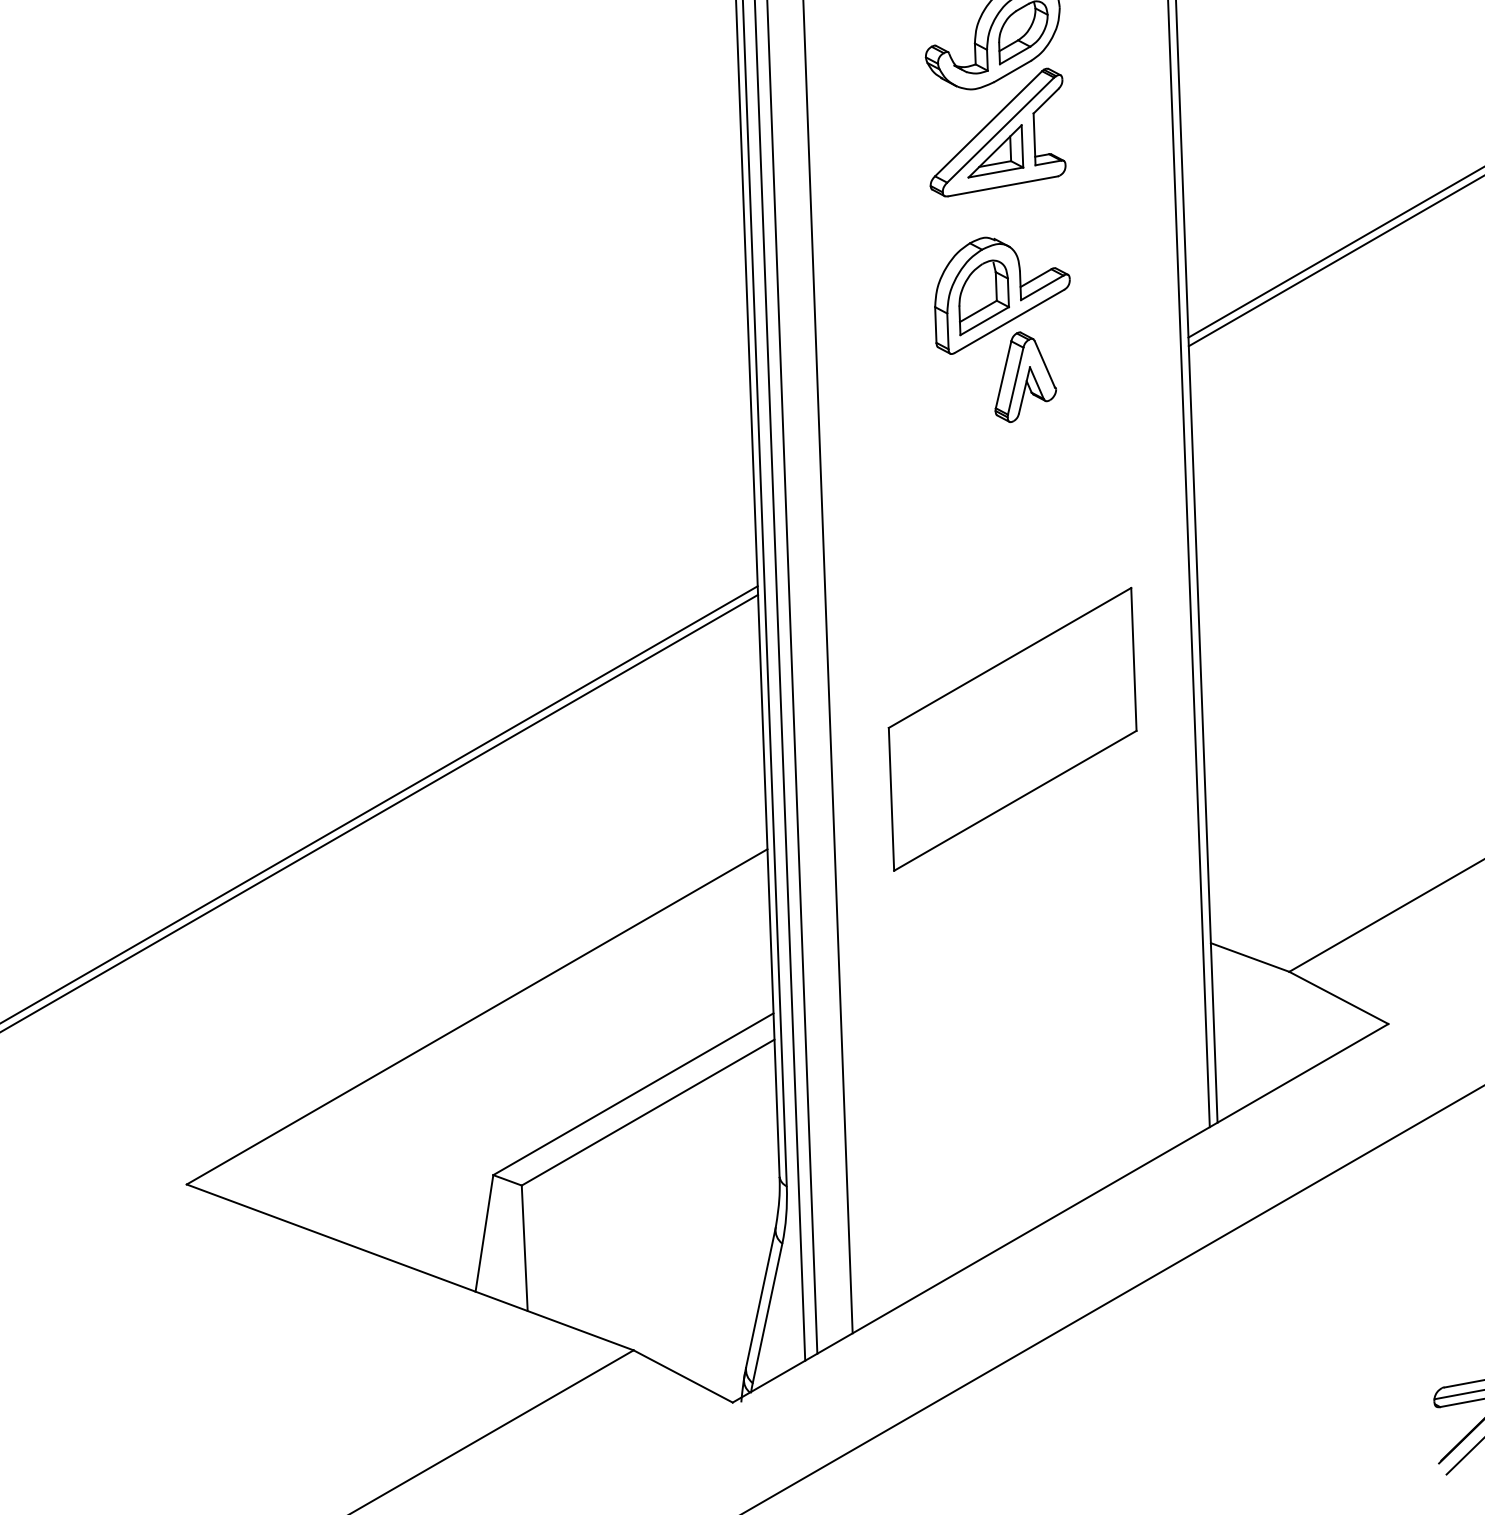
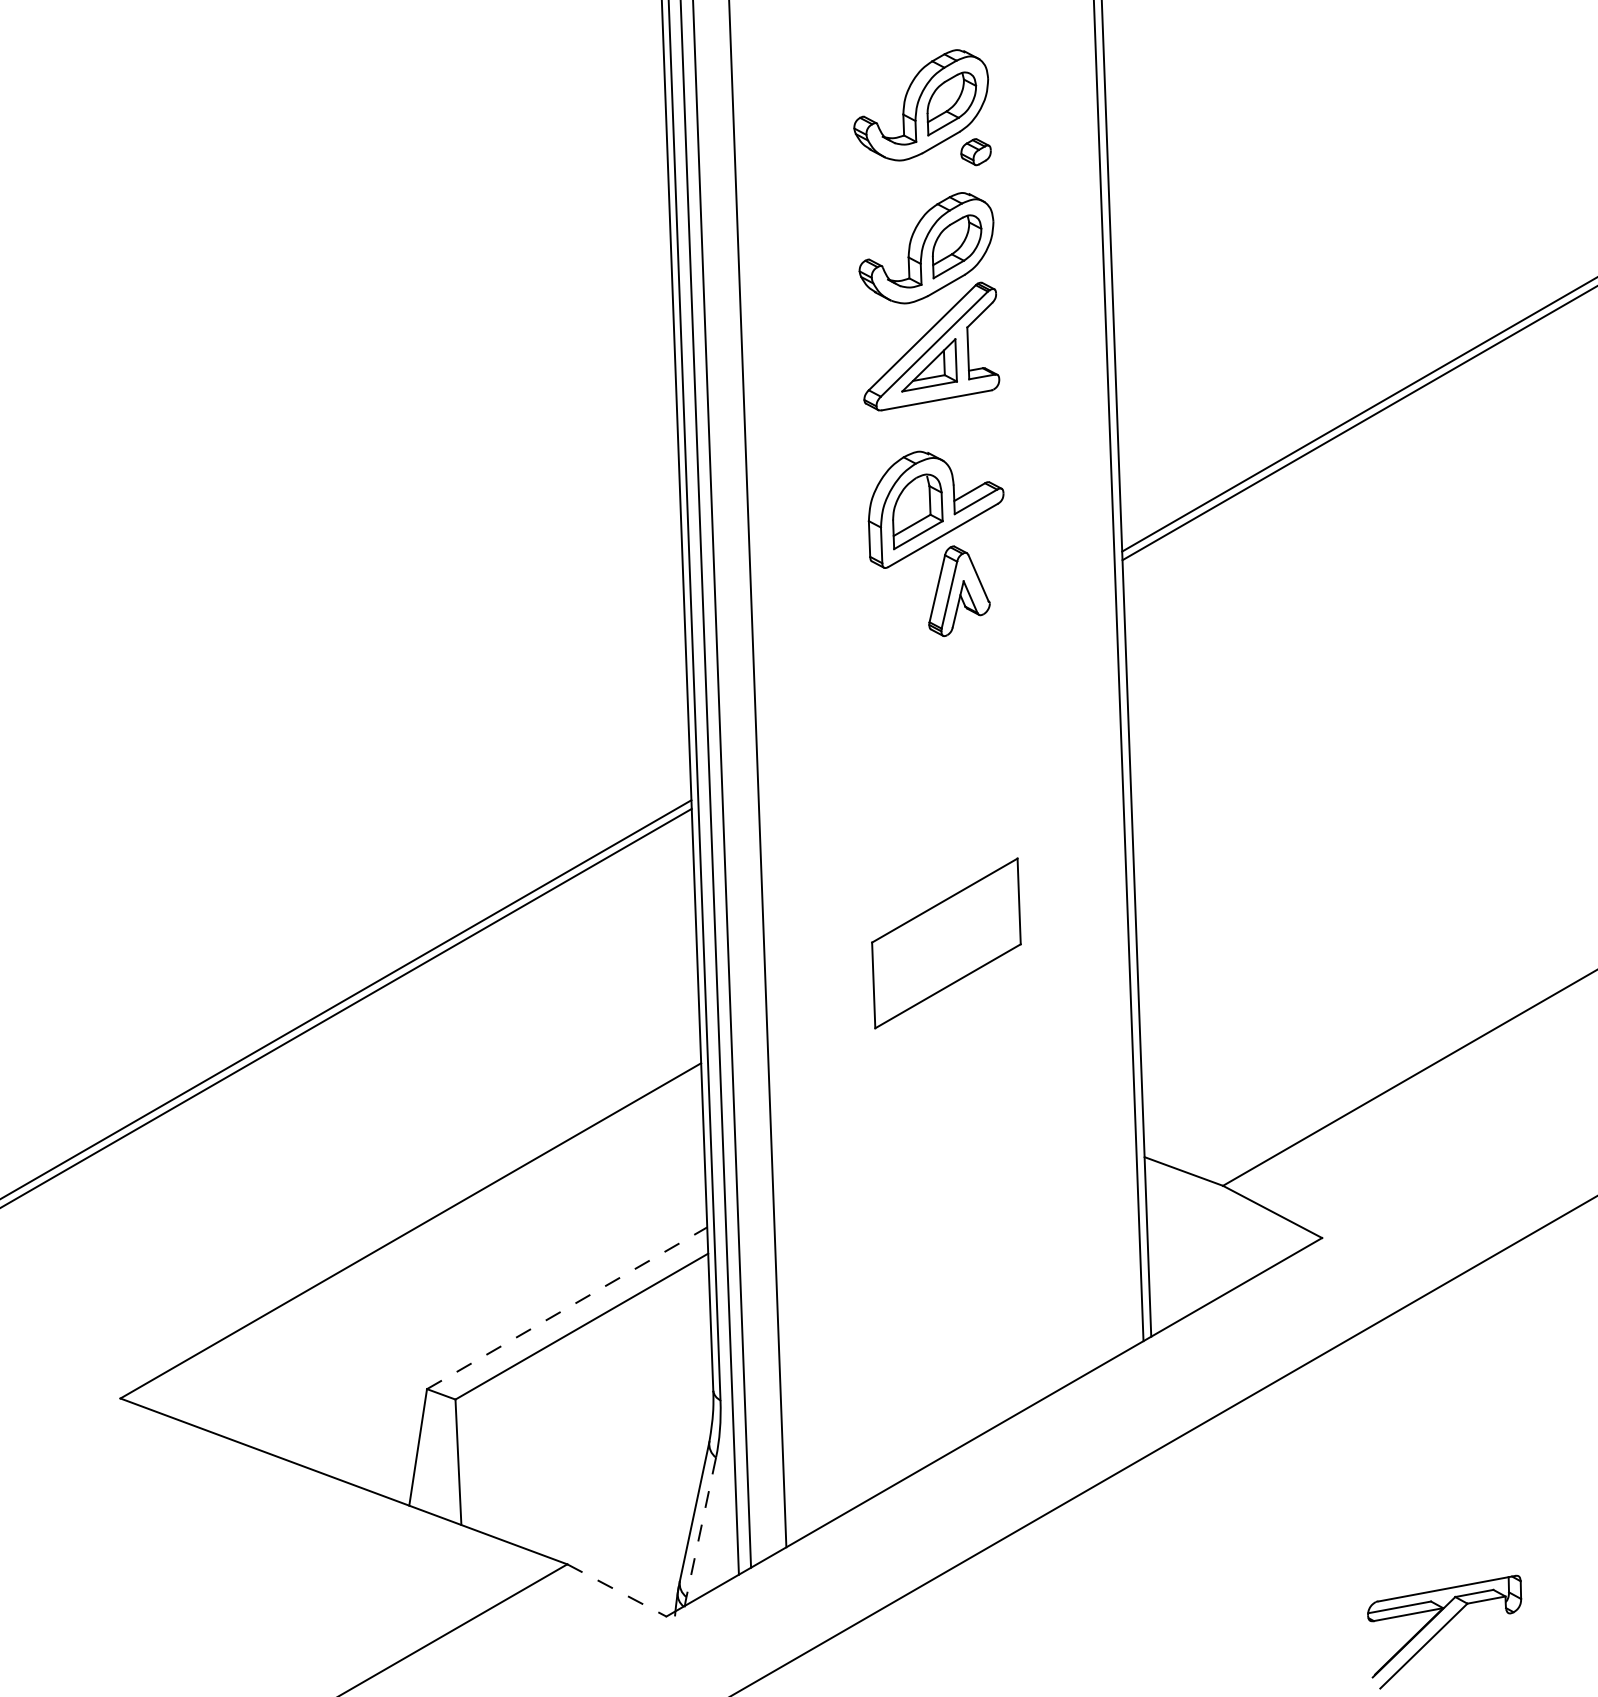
part: (1012, 729) -> (946, 943), size x0.6
line: (633, 1094) -> (567, 1308), solid -> dashed
line: (767, 1313) -> (701, 1527), solid -> dashed
line: (682, 1376) -> (616, 1590), solid -> dashed

